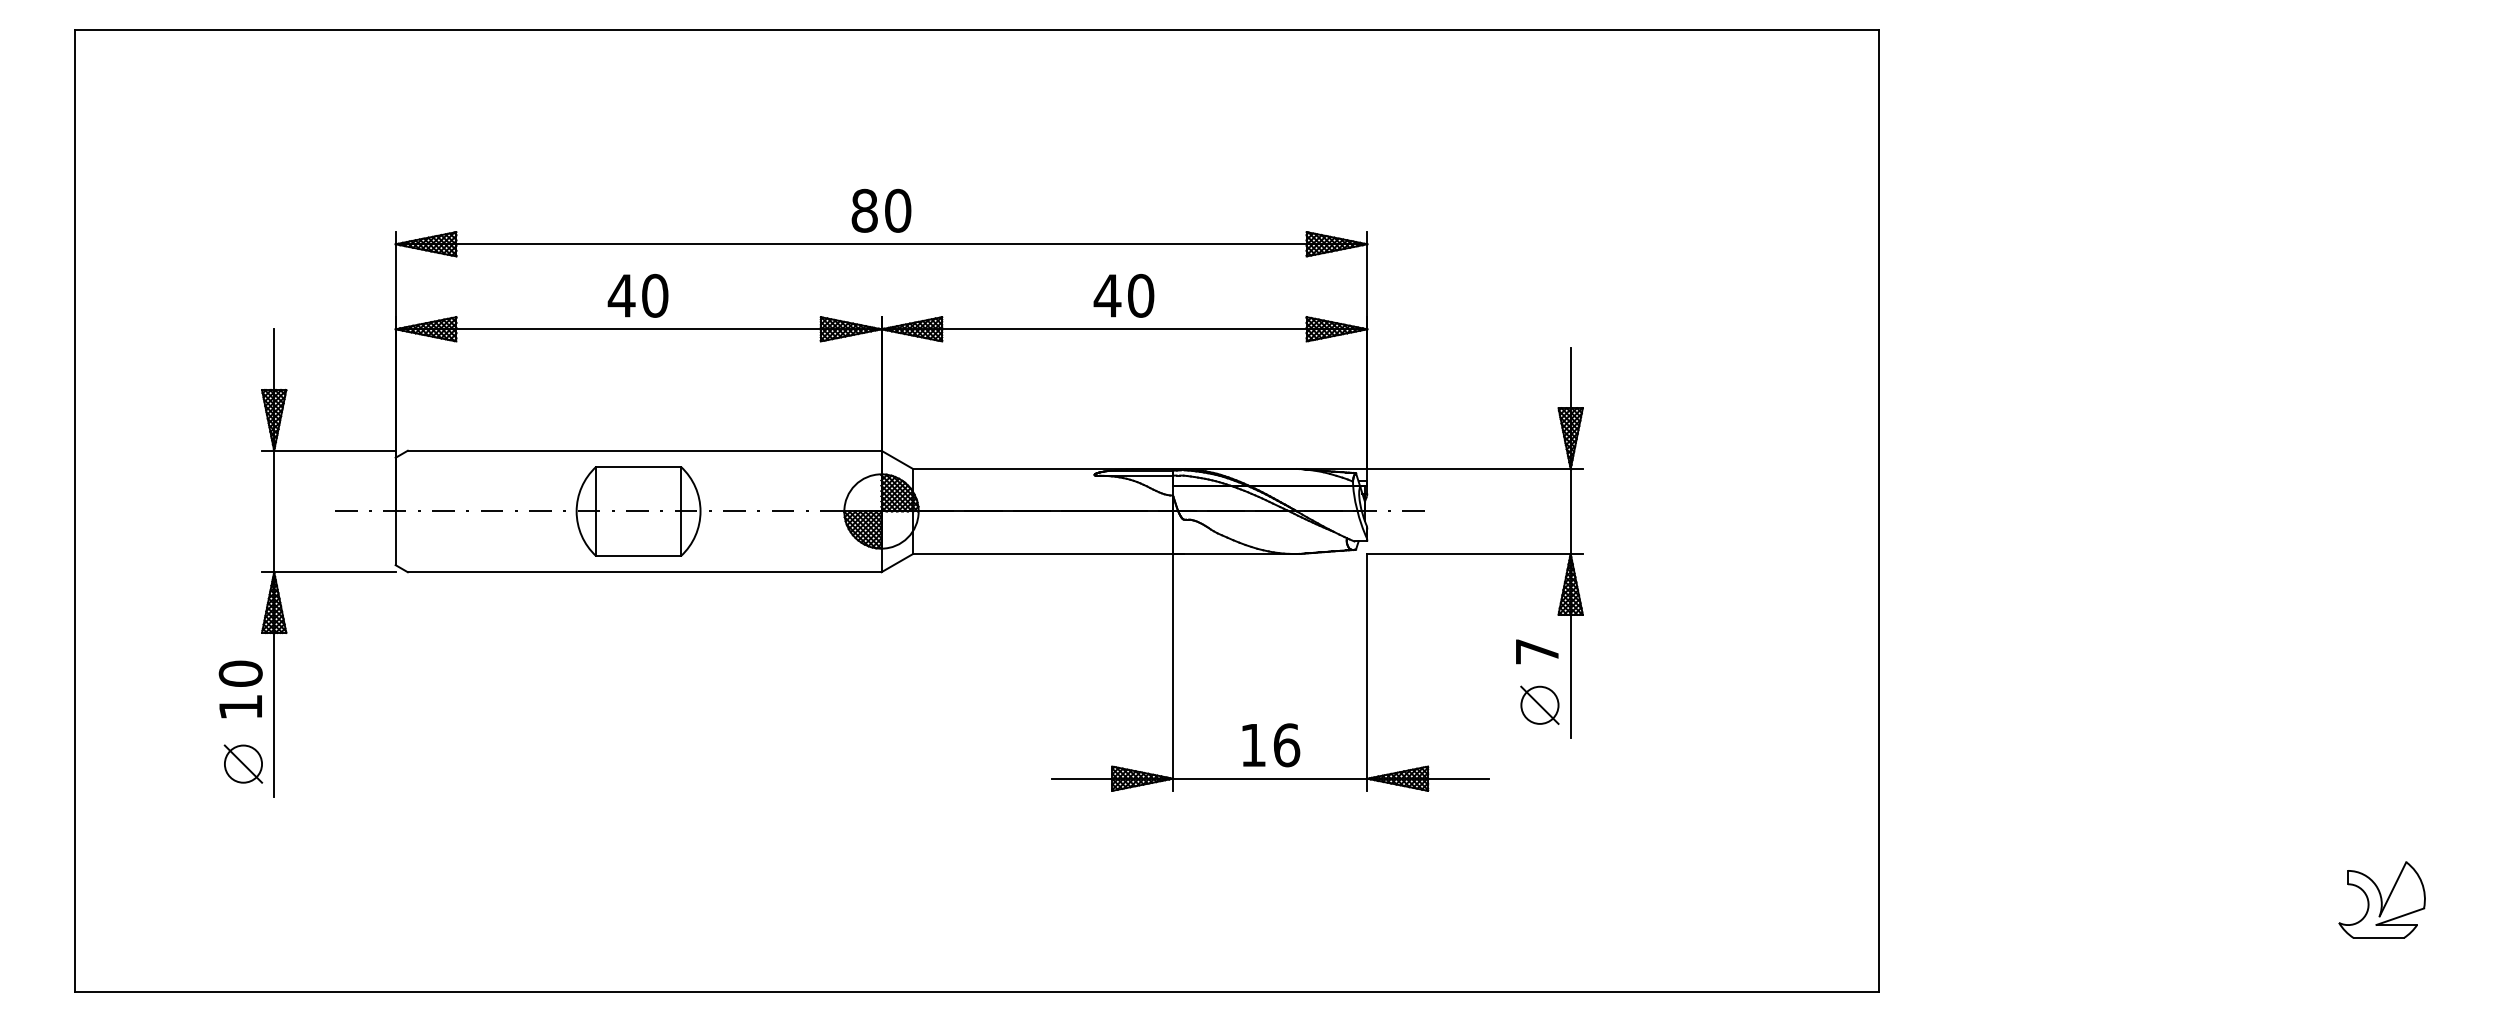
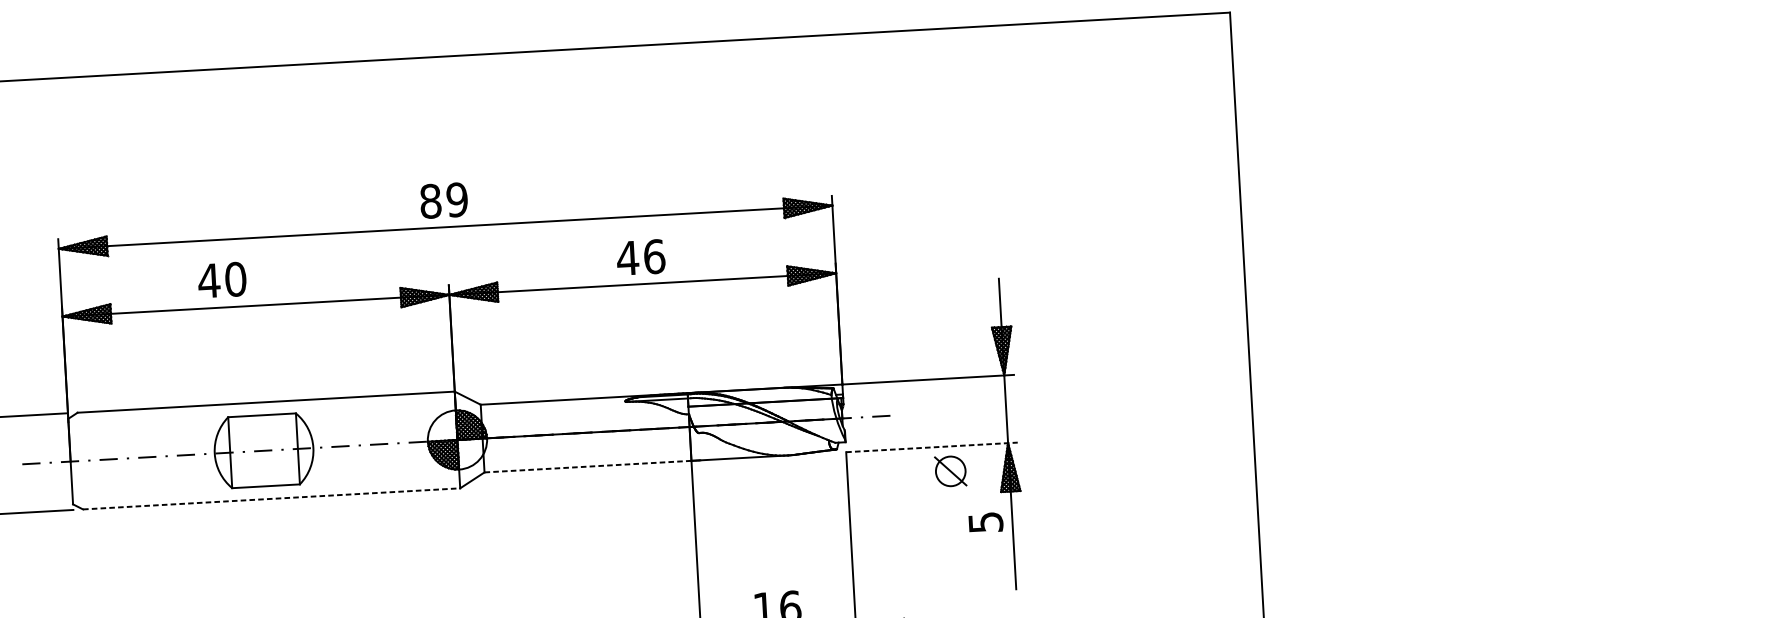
text: (897, 210) -> (456, 199), 80 -> 89
text: (637, 295) -> (221, 279), moved
text: (1141, 295) -> (654, 256), 40 -> 46
line: (1043, 554) -> (588, 467), solid -> dashed
line: (1475, 554) -> (932, 447), solid -> dashed
line: (644, 572) -> (271, 499), solid -> dashed
text: (1537, 651) -> (985, 522), 7 -> 5
part: (1539, 704) -> (950, 470), moved

